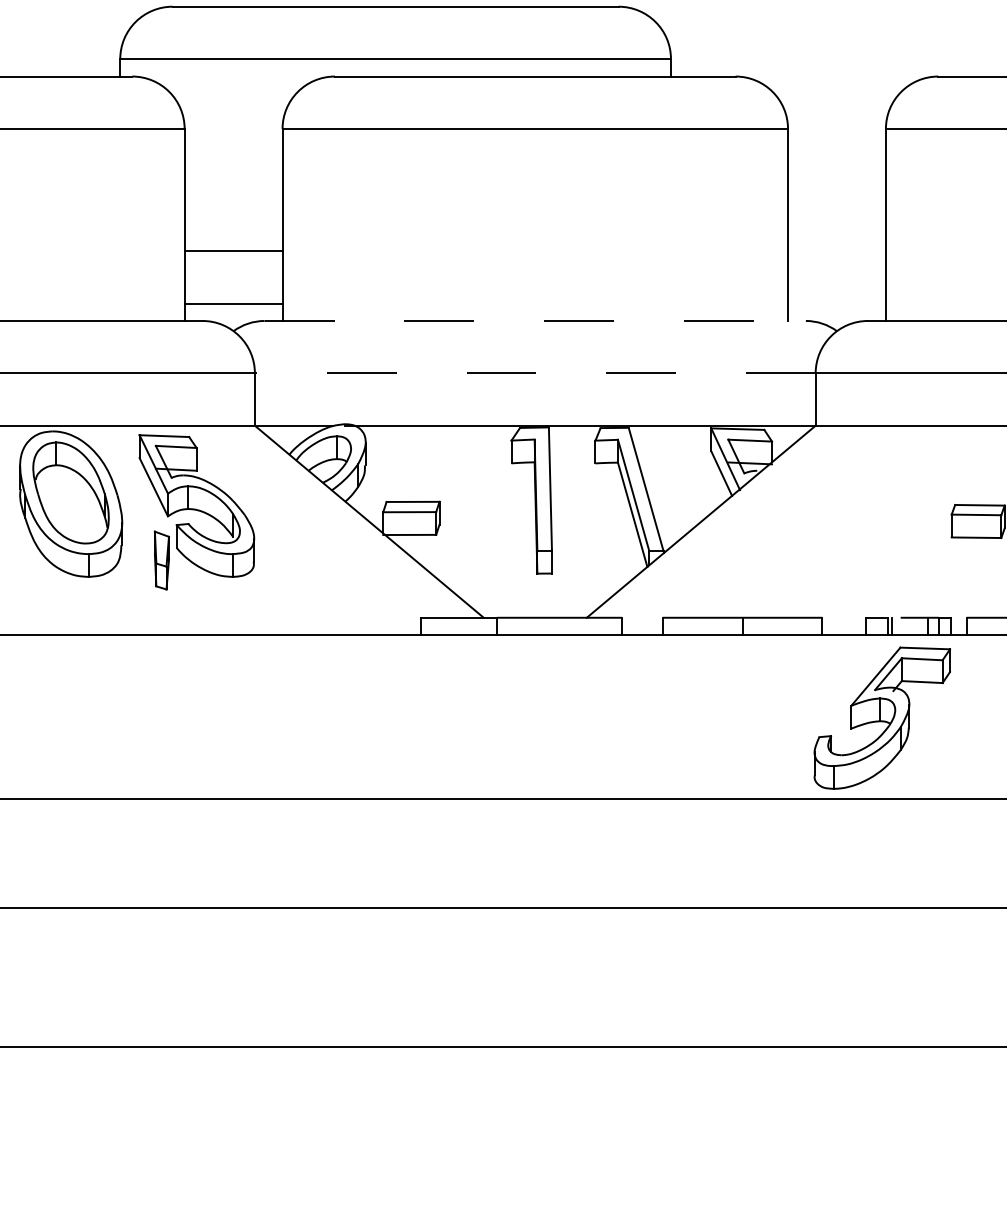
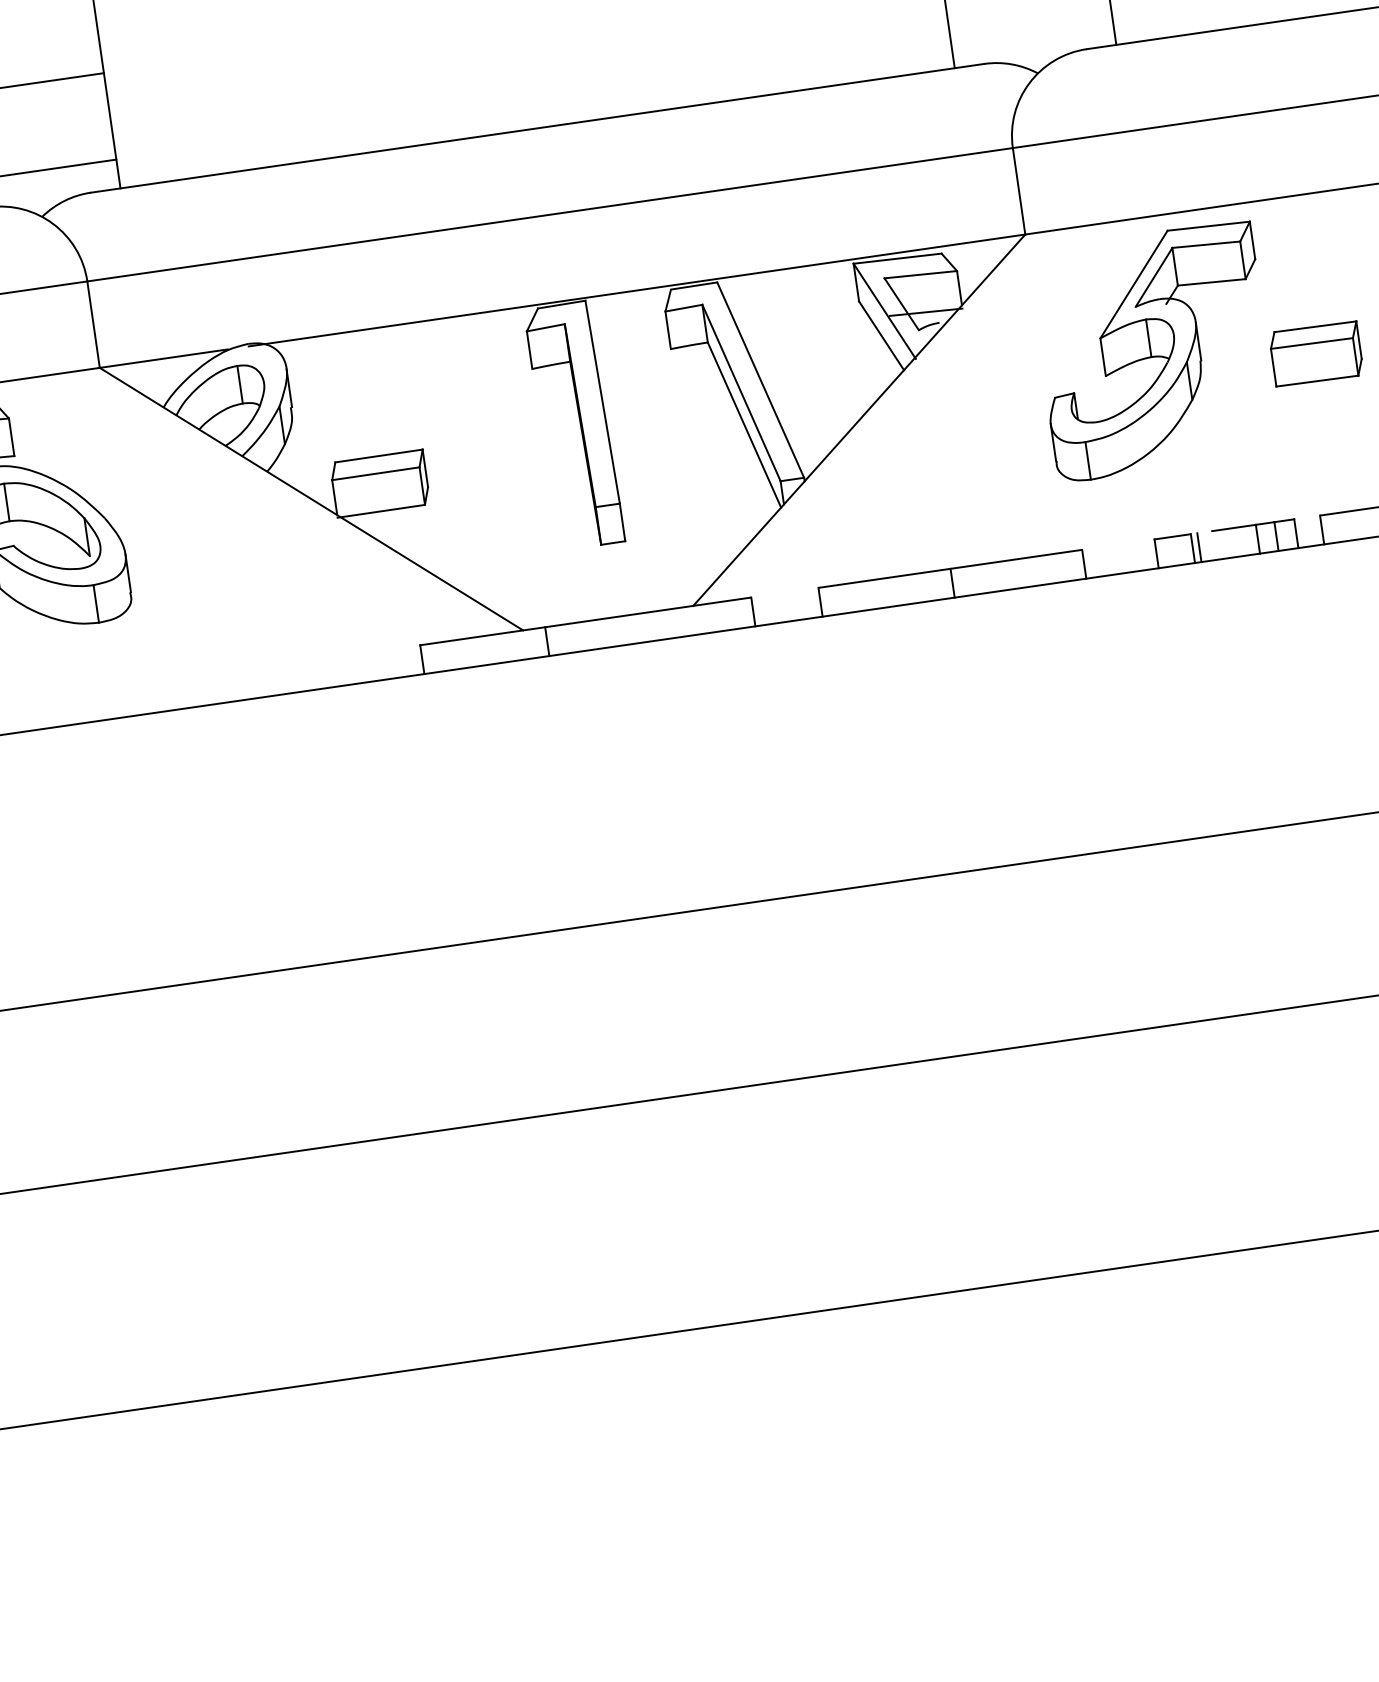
line: (535, 320) -> (537, 127), dashed -> solid
line: (534, 373) -> (548, 215), dashed -> solid
part: (882, 717) -> (1154, 350), moved

